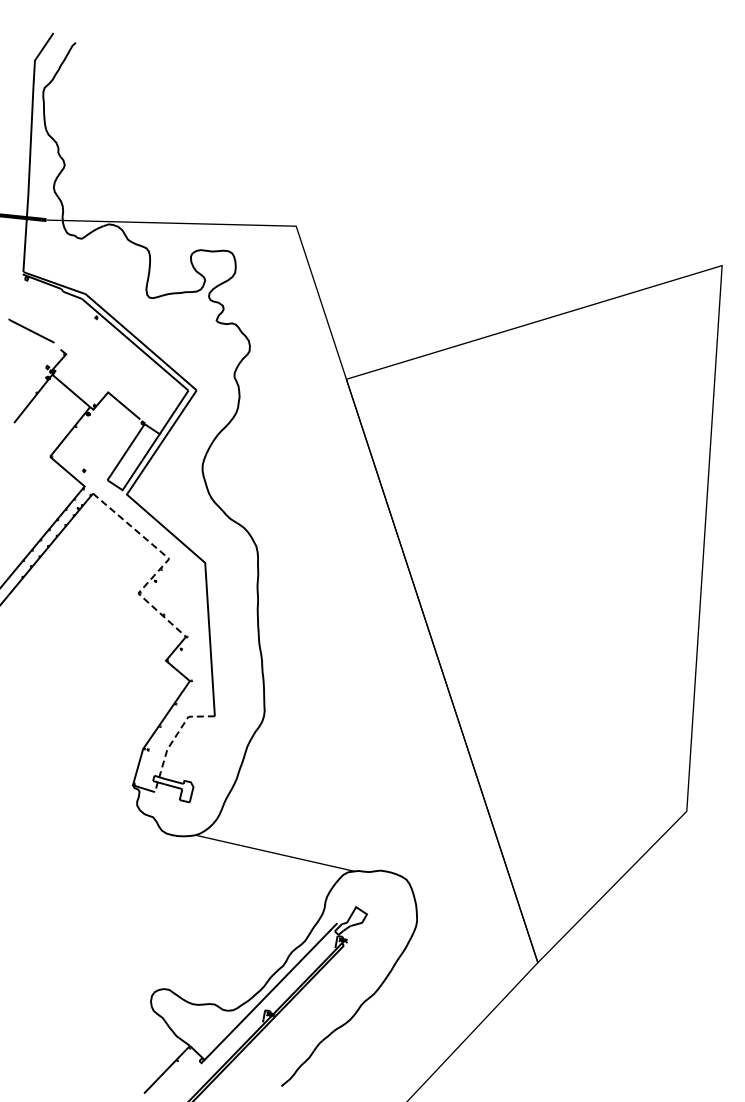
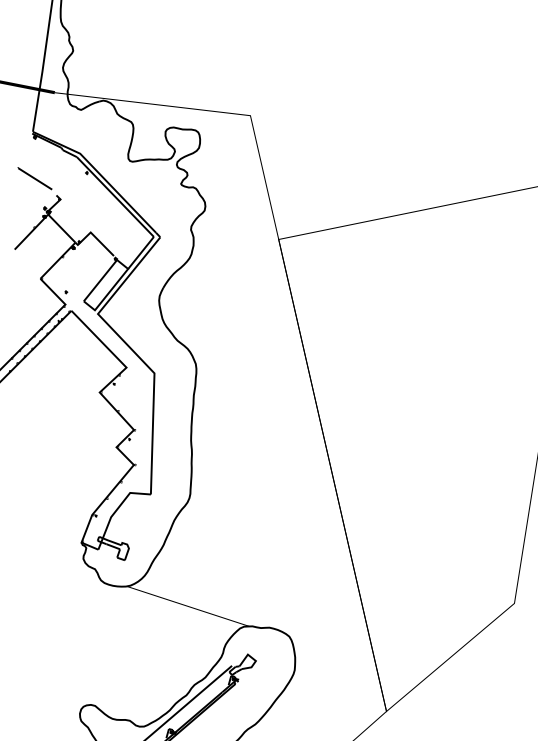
line: (165, 563) -> (123, 370), dashed -> solid
line: (173, 740) -> (116, 510), dashed -> solid

